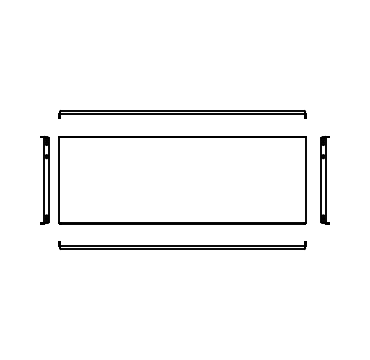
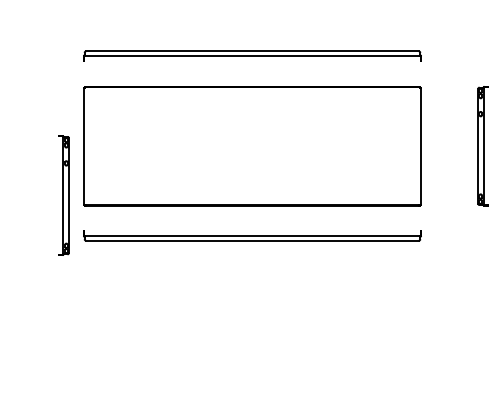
part: (44, 180) -> (63, 196), moved
part: (324, 180) -> (482, 146), moved

